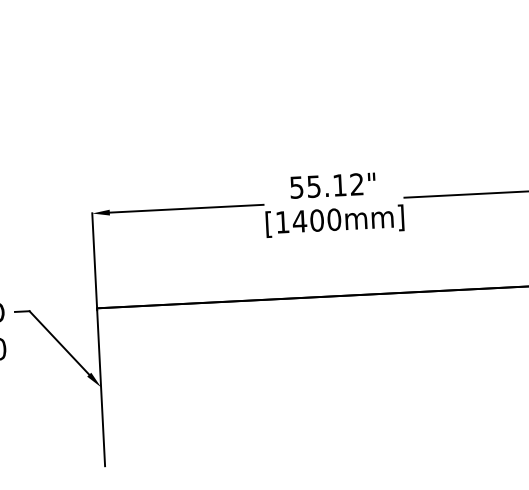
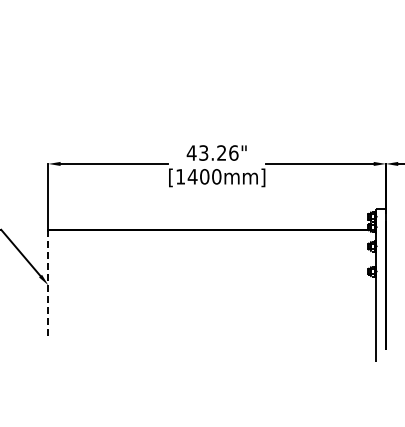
text: (326, 185) -> (212, 152), 55.12" -> 43.26"
line: (101, 387) -> (48, 285), solid -> dashed

